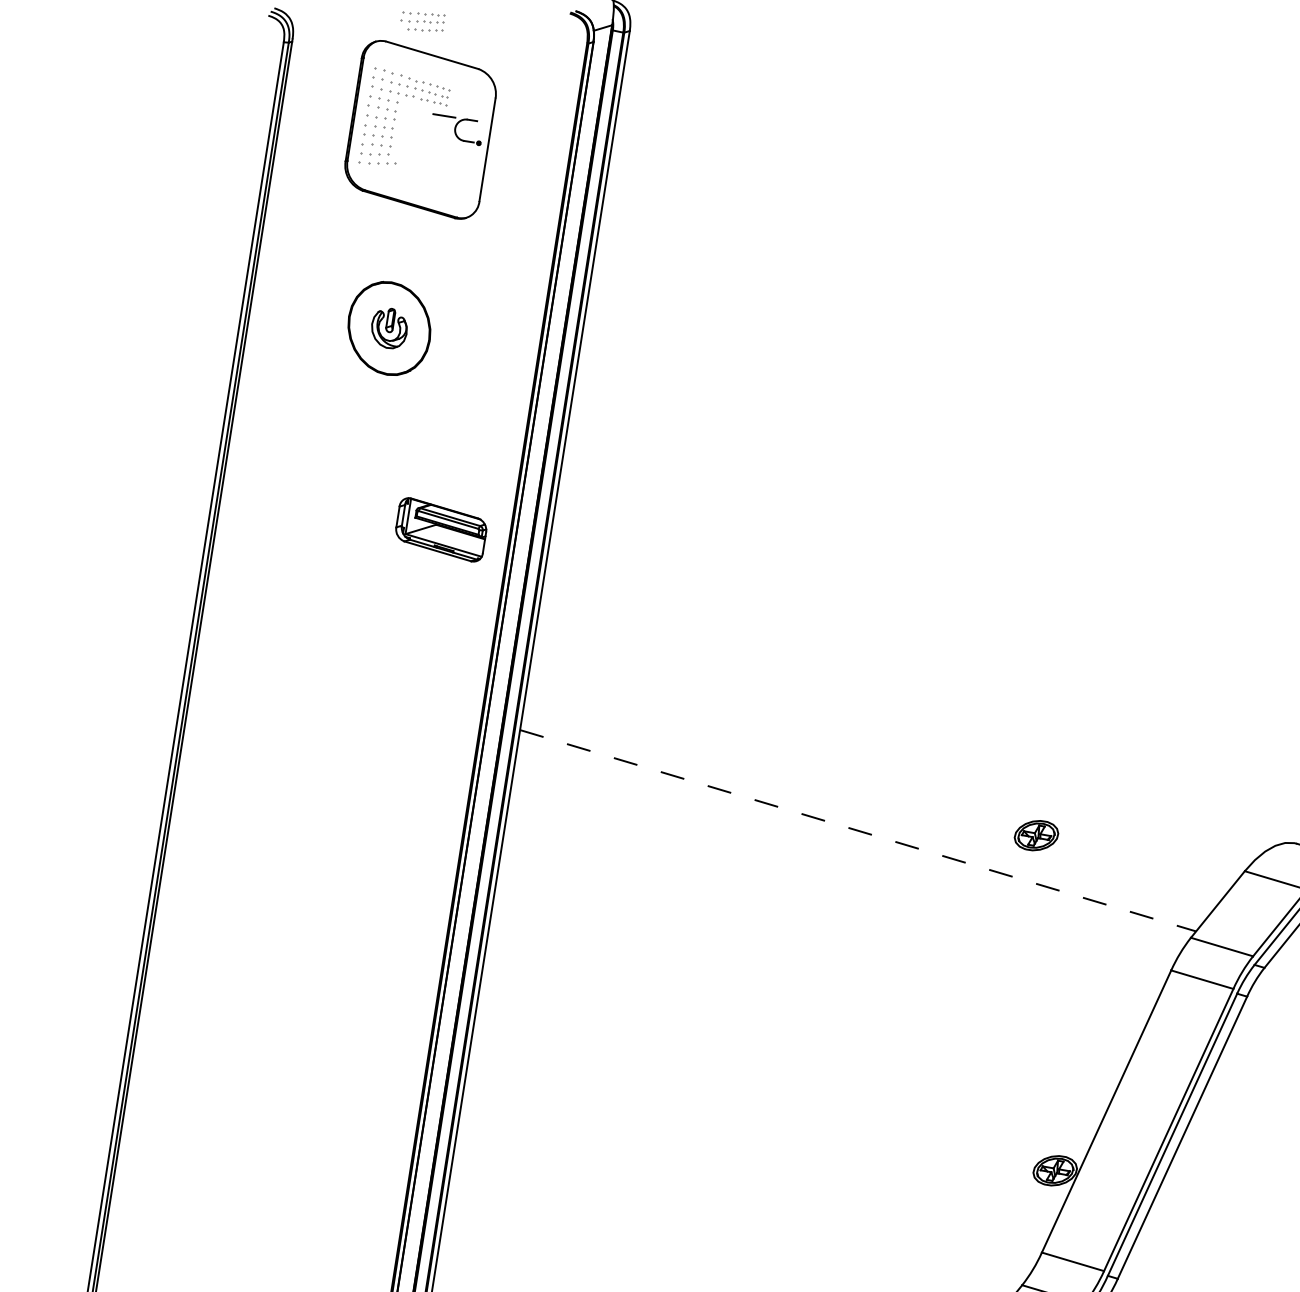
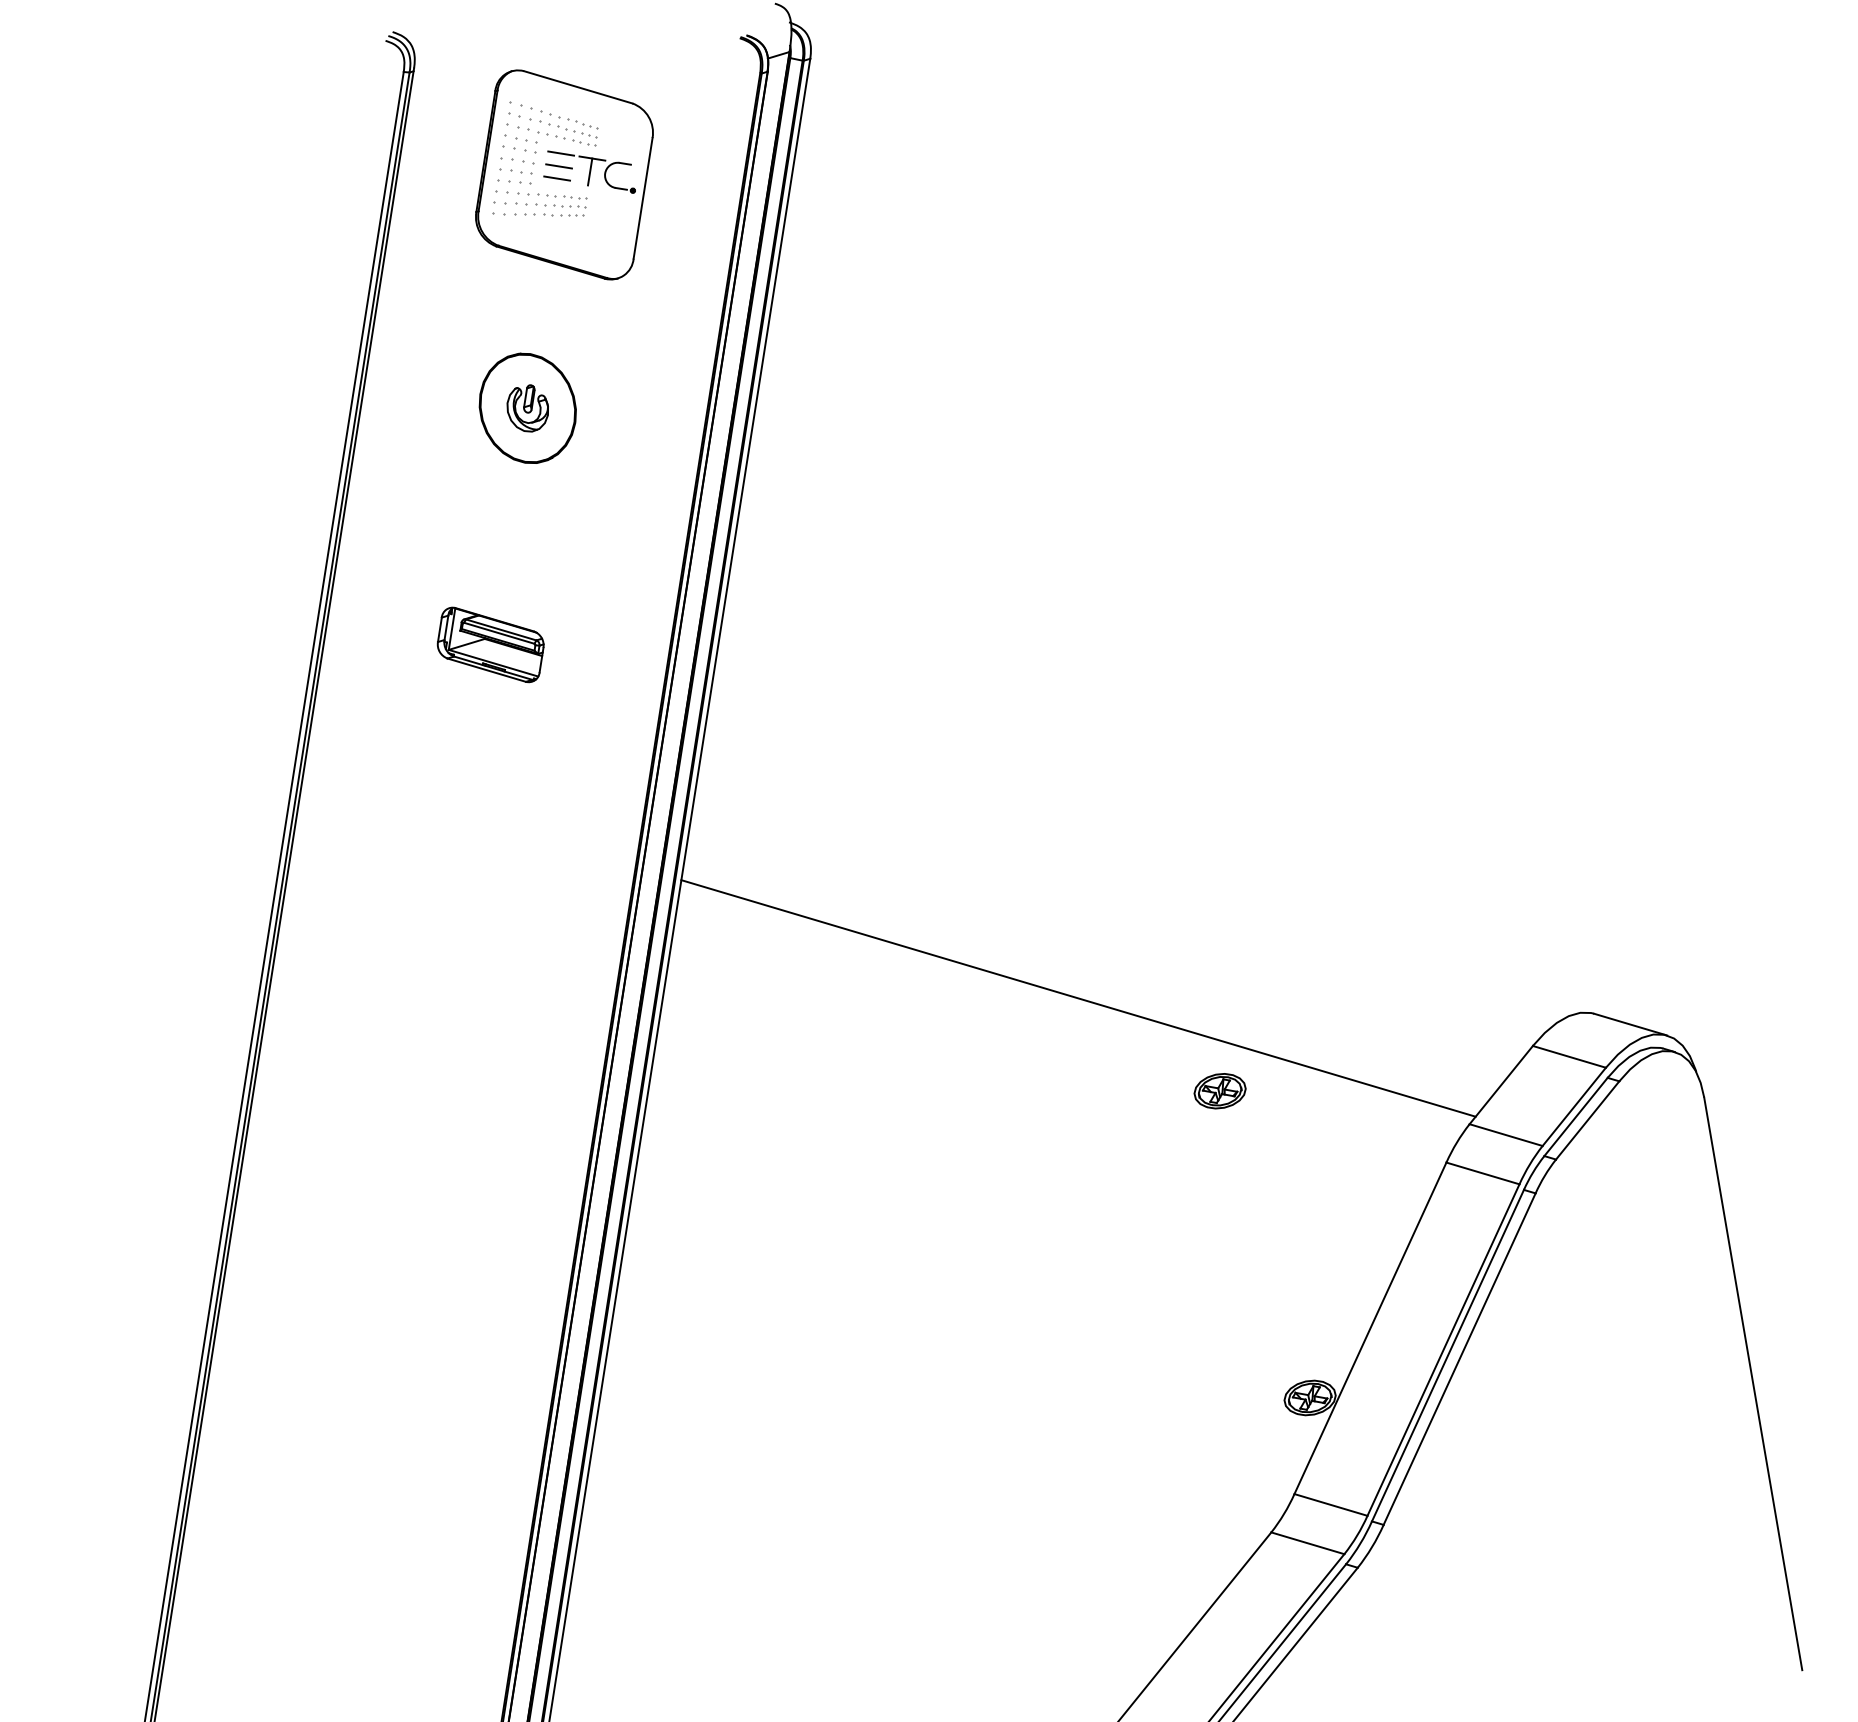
part: (423, 20) -> (561, 204), moved
line: (418, 111) -> (561, 153), added
line: (415, 122) -> (558, 166), added
line: (442, 126) -> (590, 171), added
line: (414, 132) -> (557, 178), added
part: (441, 529) -> (490, 644), moved
line: (858, 830) -> (1079, 998), dashed -> solid
part: (1035, 835) -> (1219, 1091), moved

